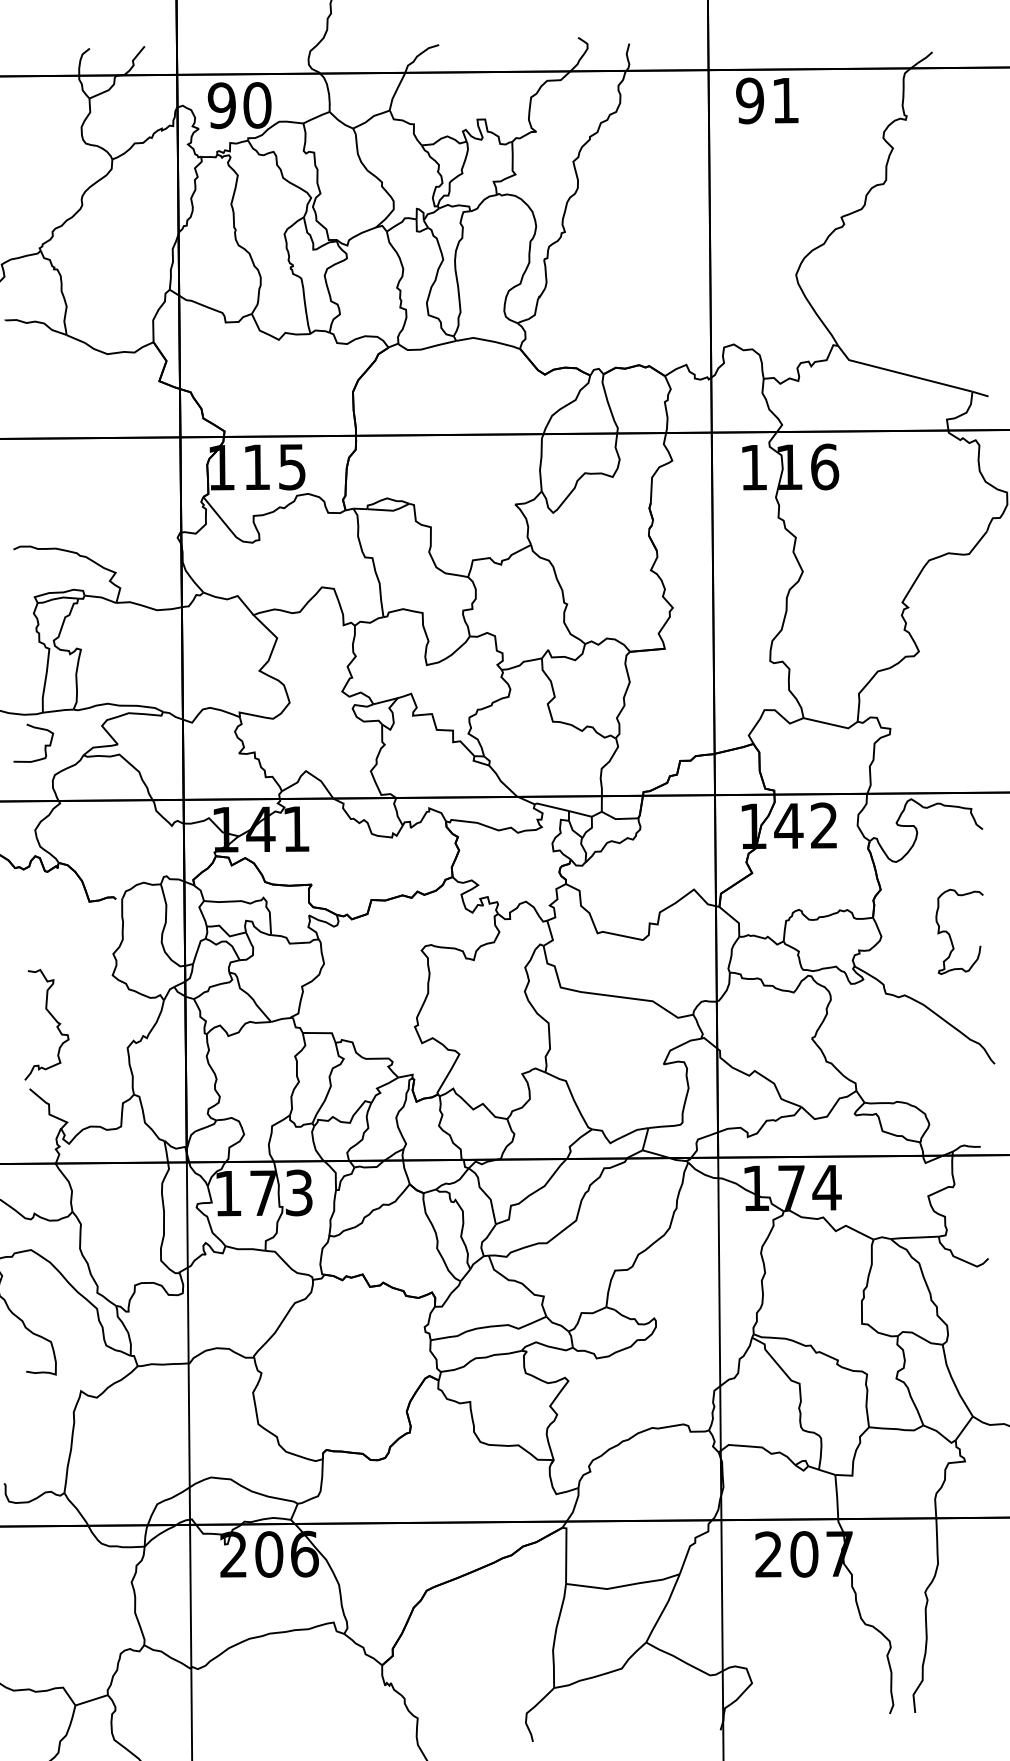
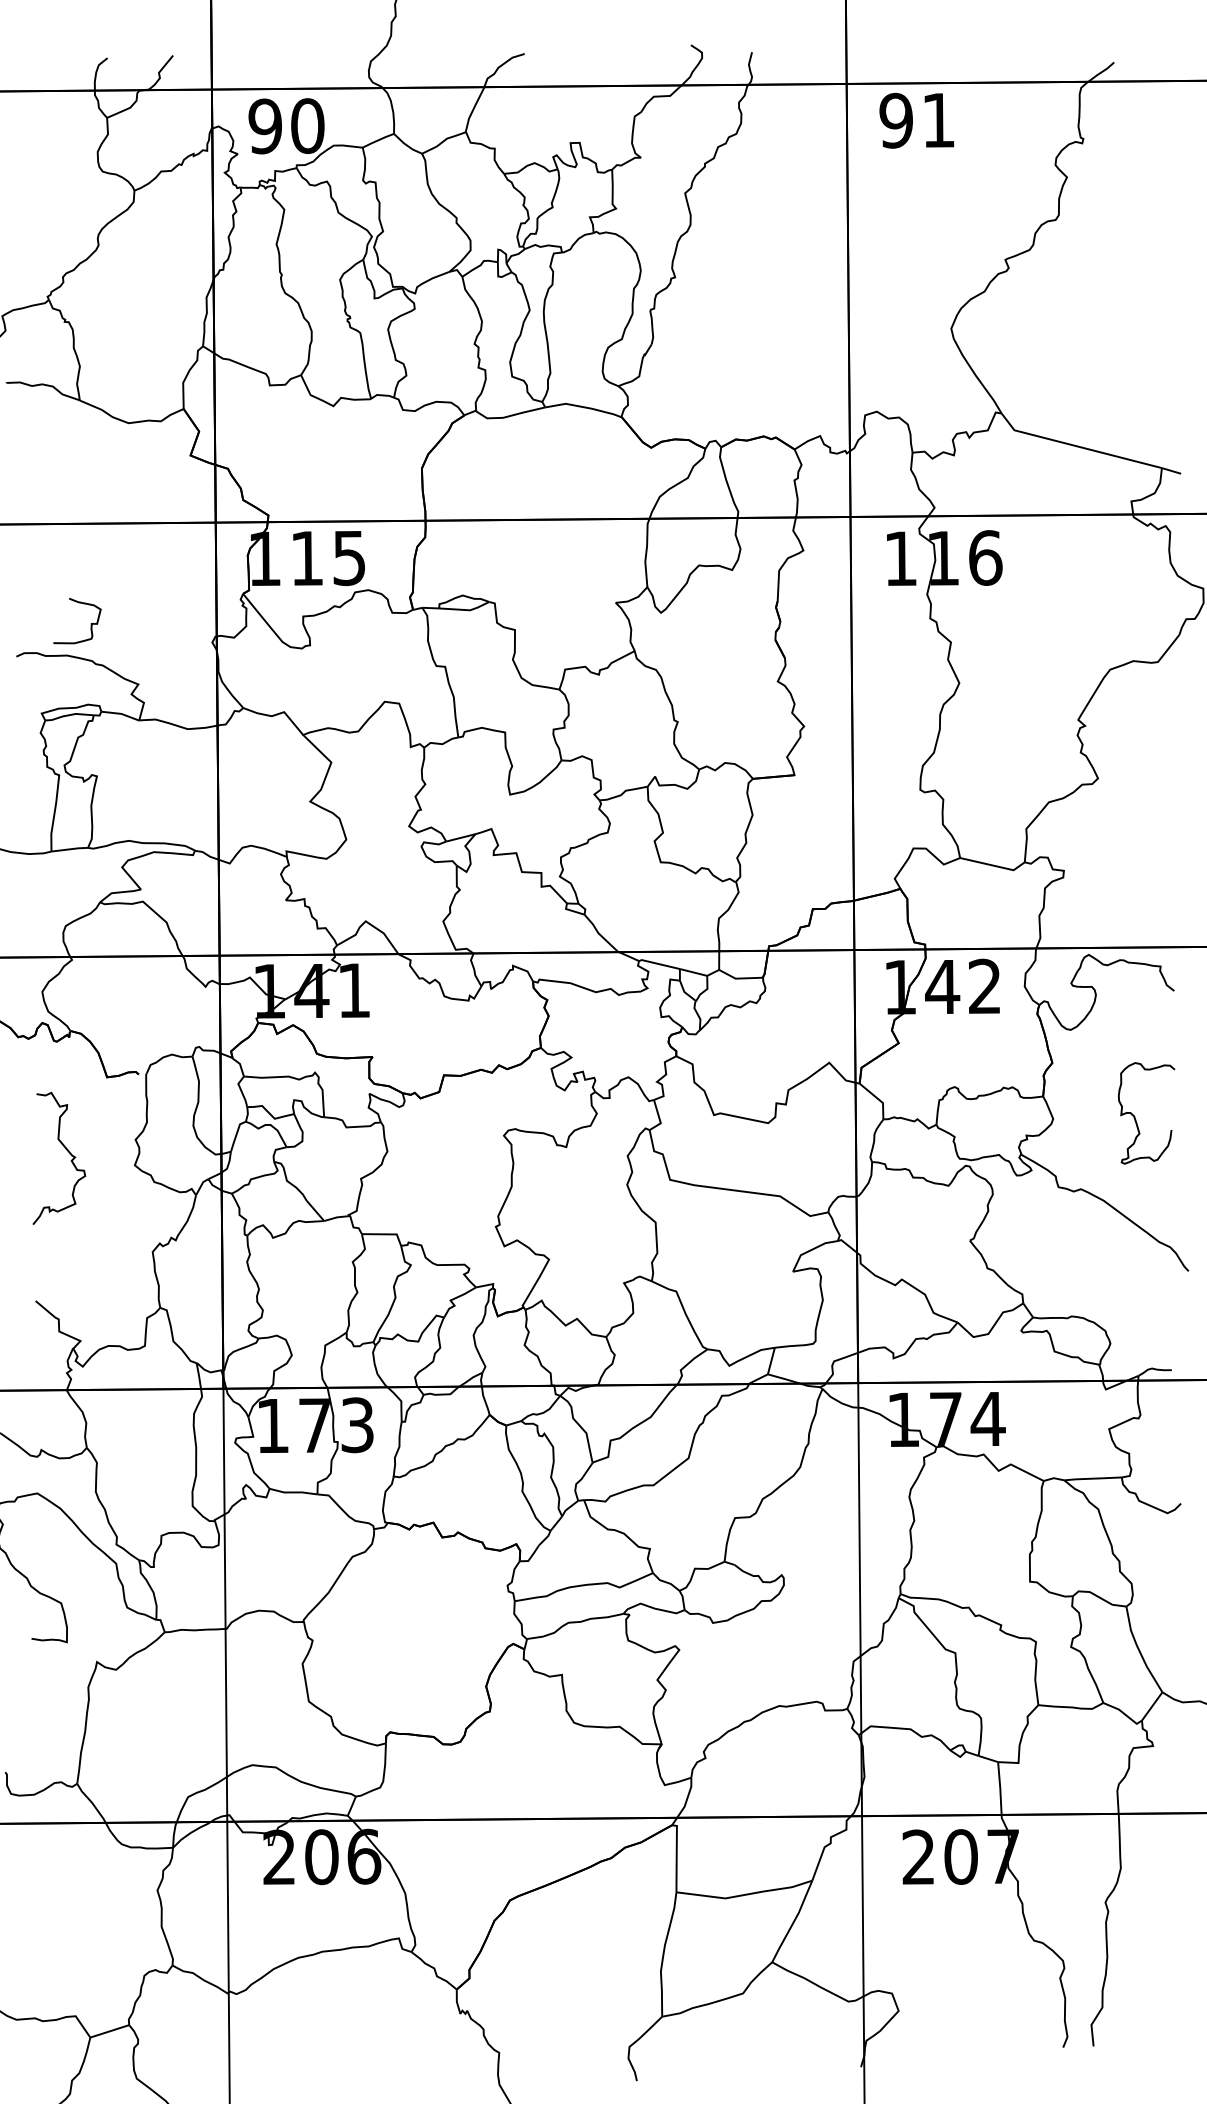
curve: (44, 745) -> (90, 623), moved
curve: (52, 1018) -> (66, 1150), moved

